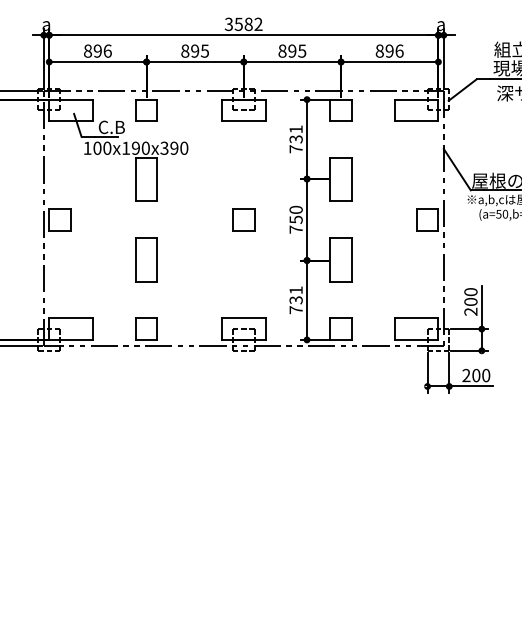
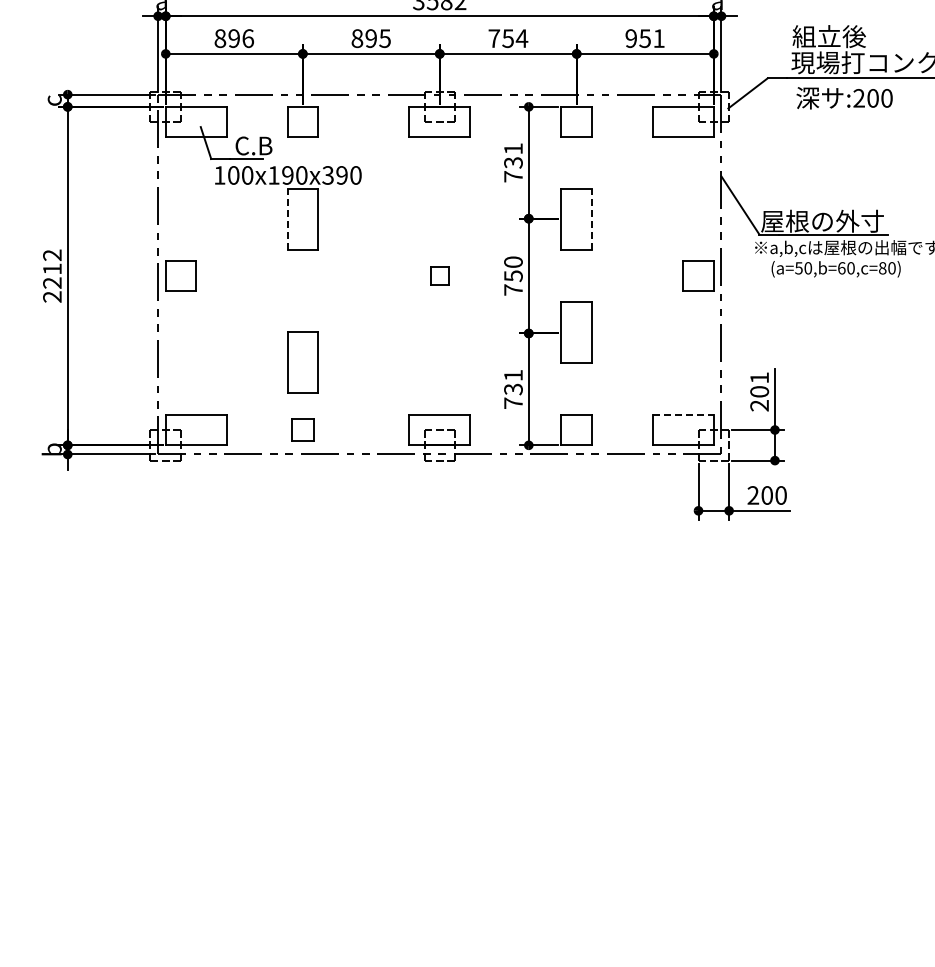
text: (292, 51) -> (508, 38), 895 -> 754
text: (389, 51) -> (644, 38), 896 -> 951
line: (135, 179) -> (287, 219), solid -> dashed
line: (352, 179) -> (592, 219), solid -> dashed
part: (243, 219) -> (439, 275), size x0.6
part: (146, 259) -> (302, 362), moved
text: (470, 291) -> (759, 377), 200 -> 201
line: (416, 318) -> (683, 414), solid -> dashed
part: (146, 328) -> (302, 429), size x0.7

